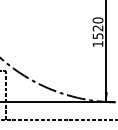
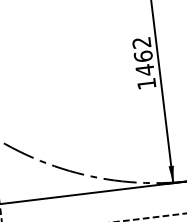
text: (97, 28) -> (142, 56), 1520 -> 1462

